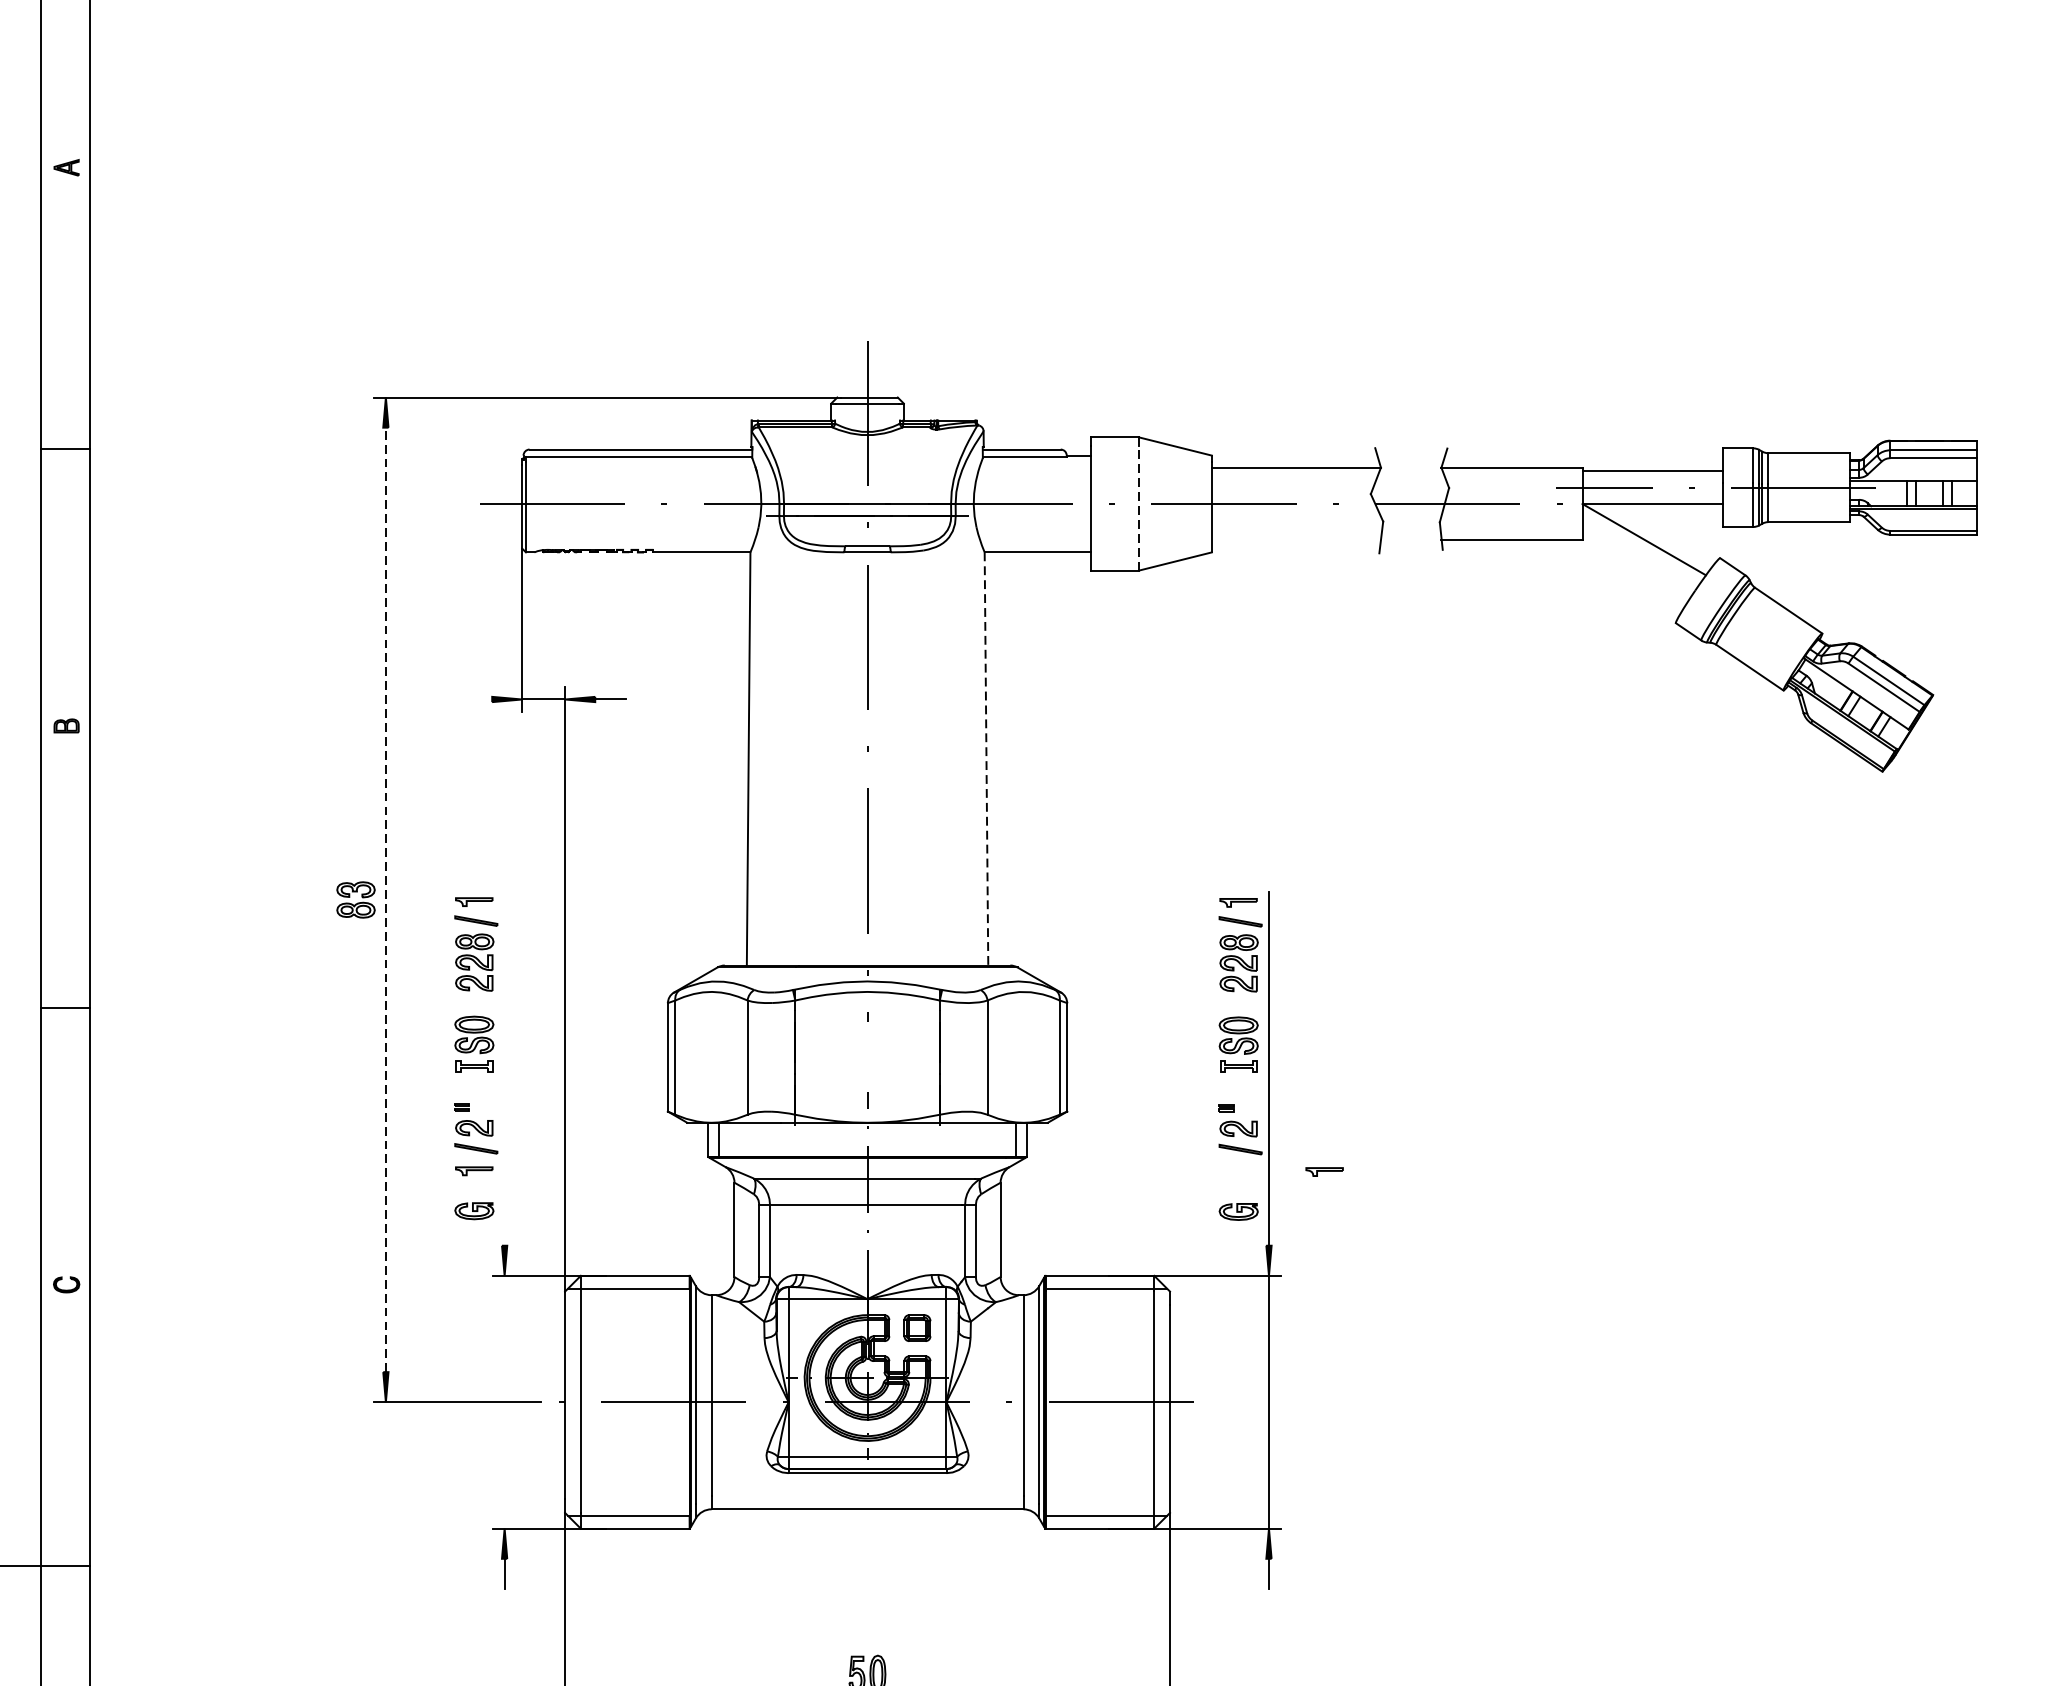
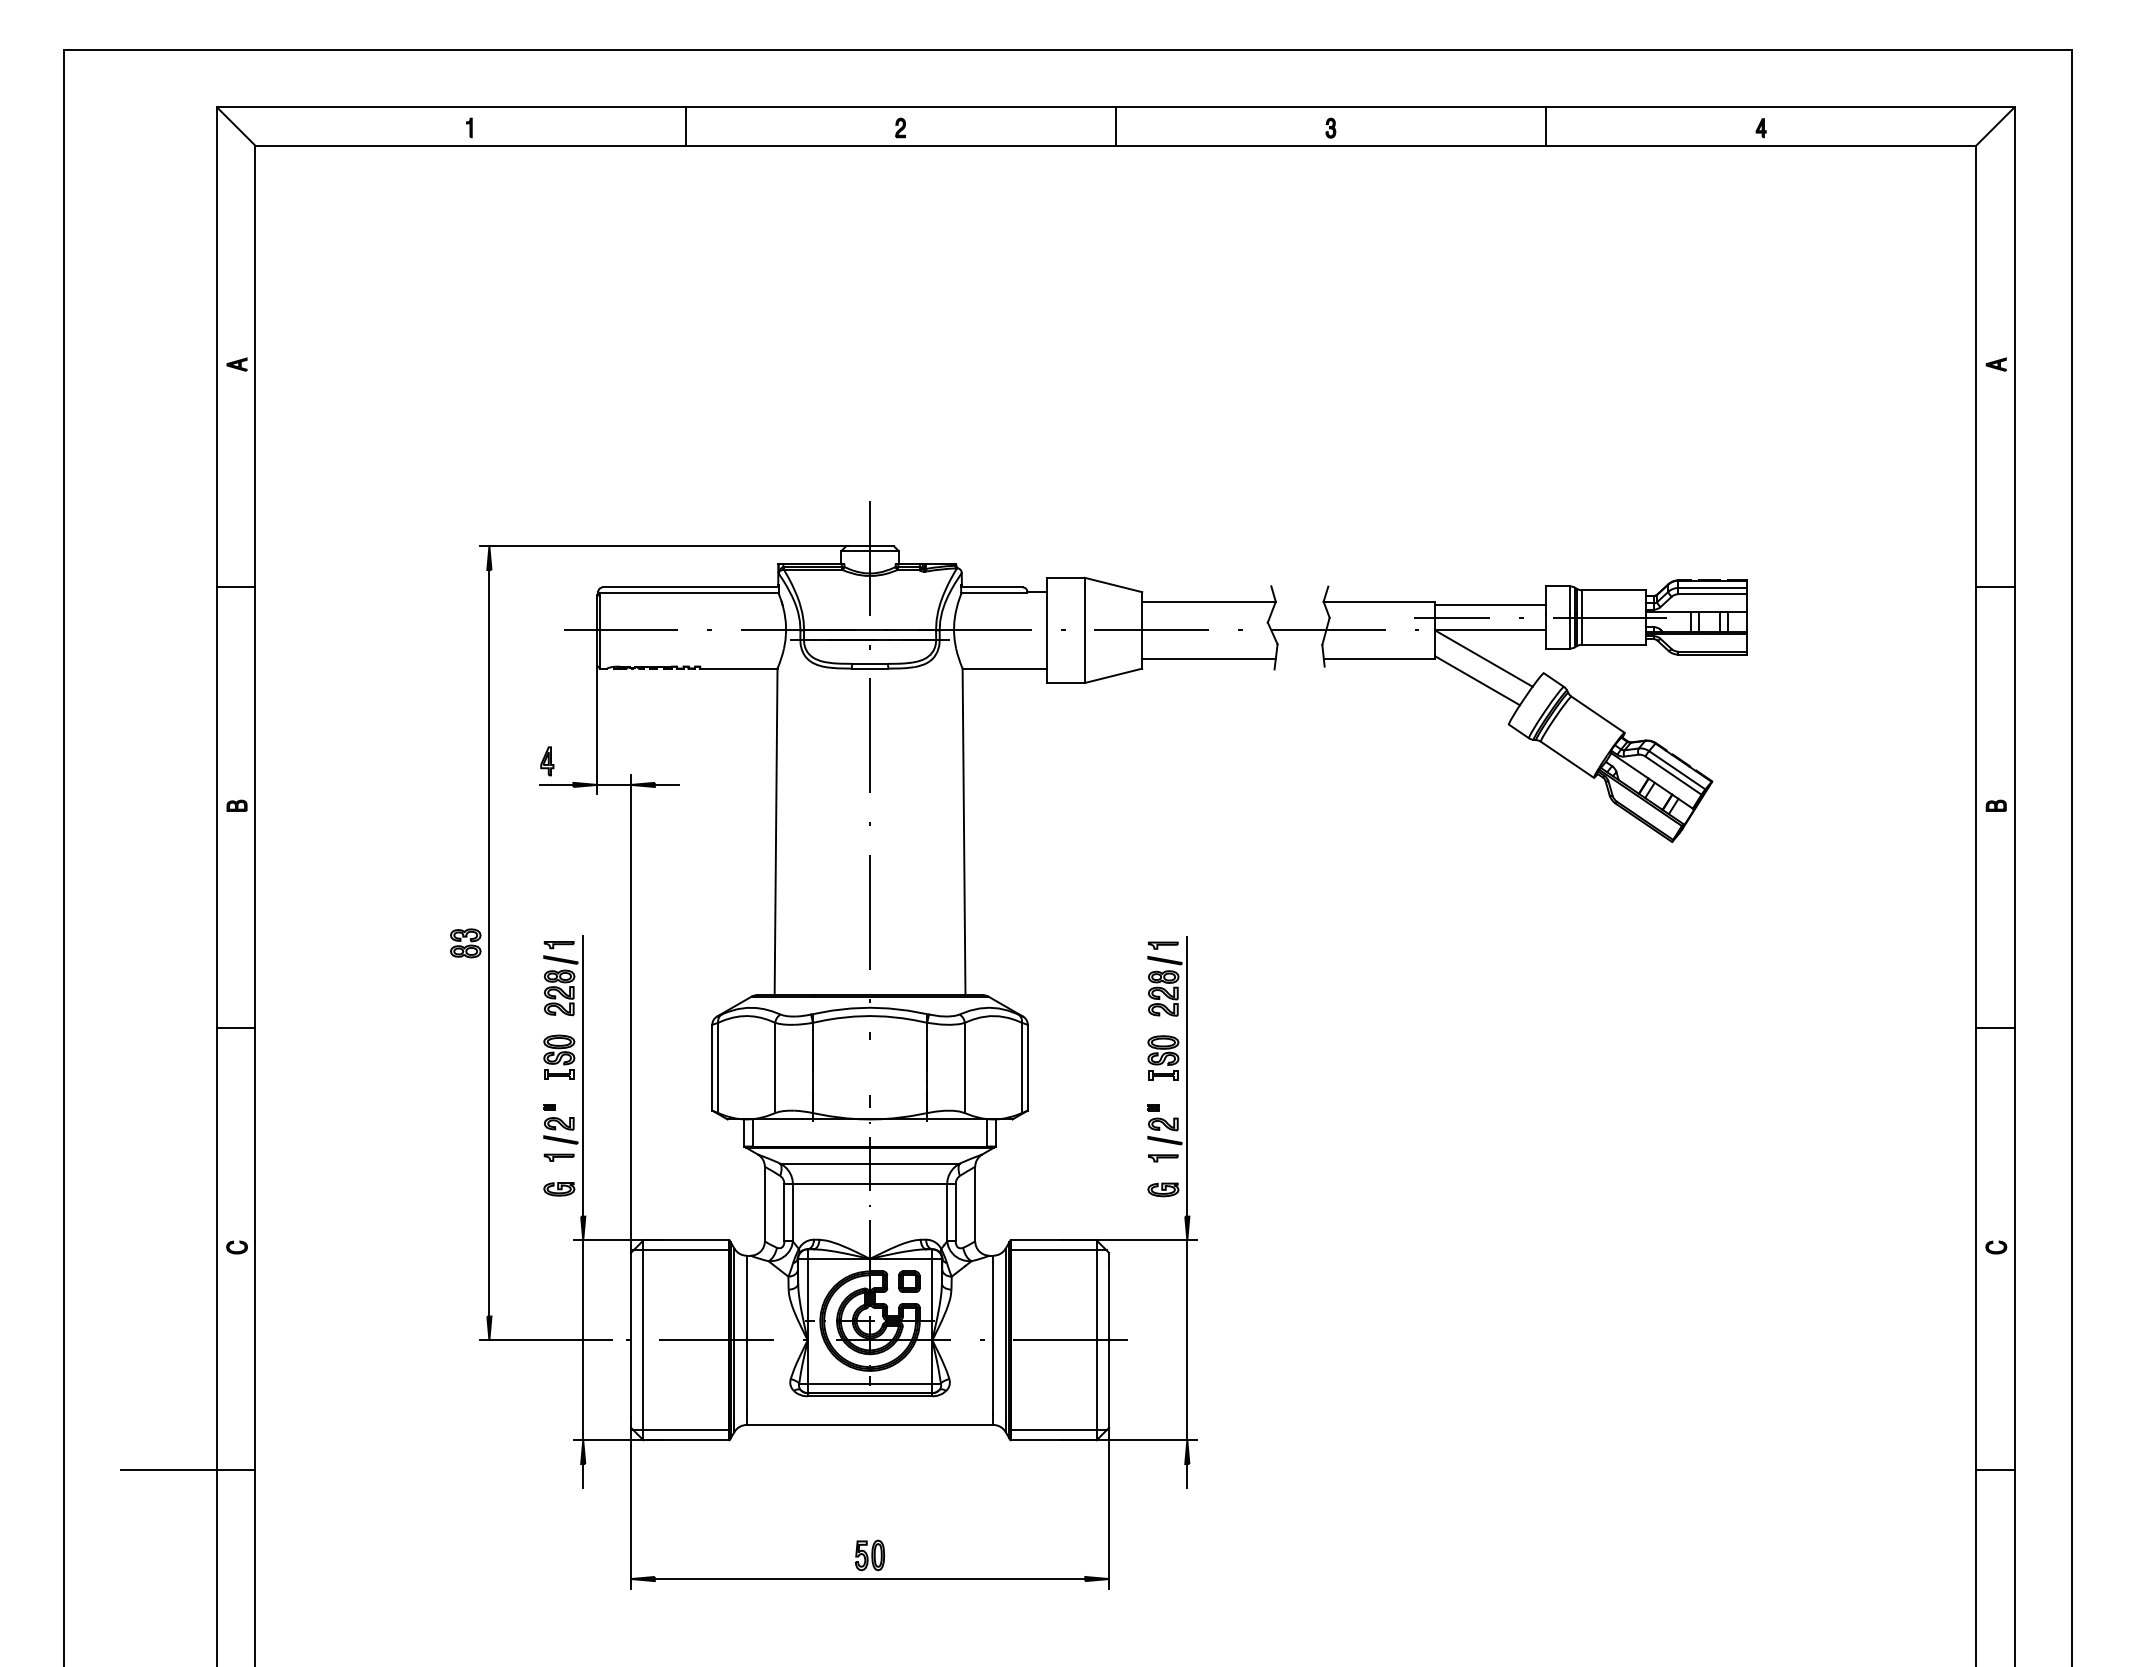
line: (1138, 507) -> (1084, 633), dashed -> solid
line: (1295, 540) -> (1208, 659), added
line: (1636, 567) -> (1477, 680), added
part: (459, 669) -> (547, 761), added
line: (470, 698) -> (556, 784), added
line: (987, 759) -> (964, 832), dashed -> solid
line: (386, 898) -> (489, 942), dashed -> solid
line: (504, 1068) -> (583, 1076), added
part: (1324, 1172) -> (1163, 1158), moved
line: (504, 1402) -> (583, 1340), added

